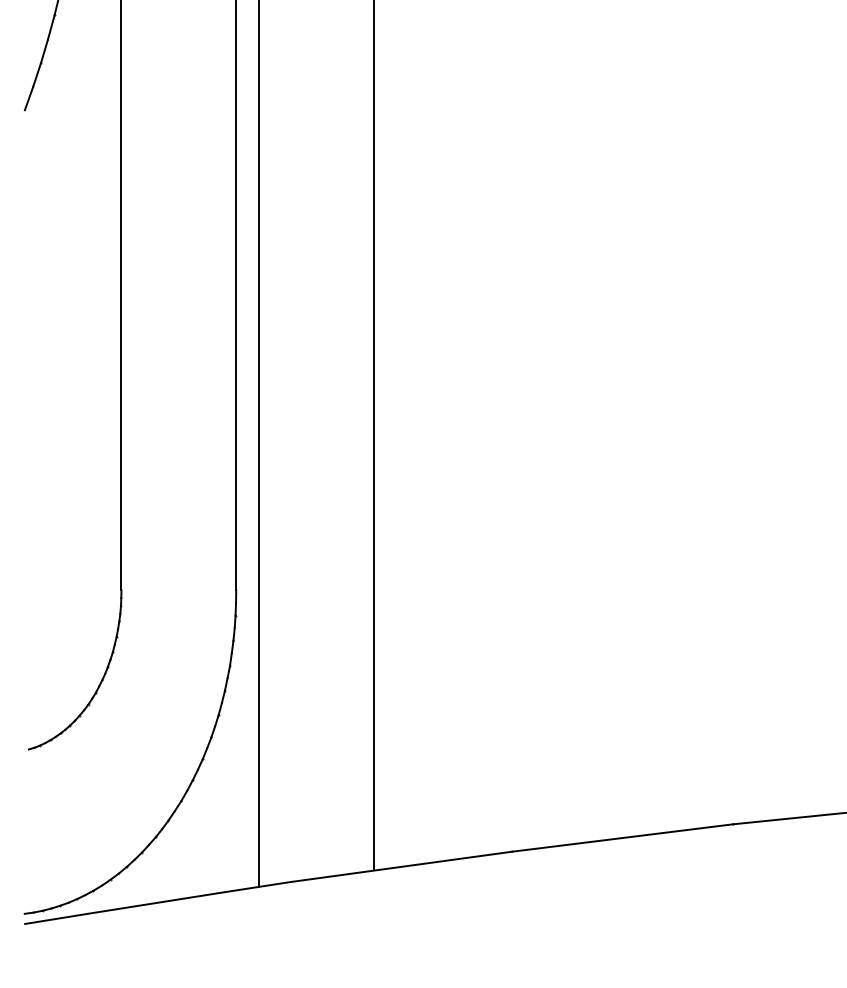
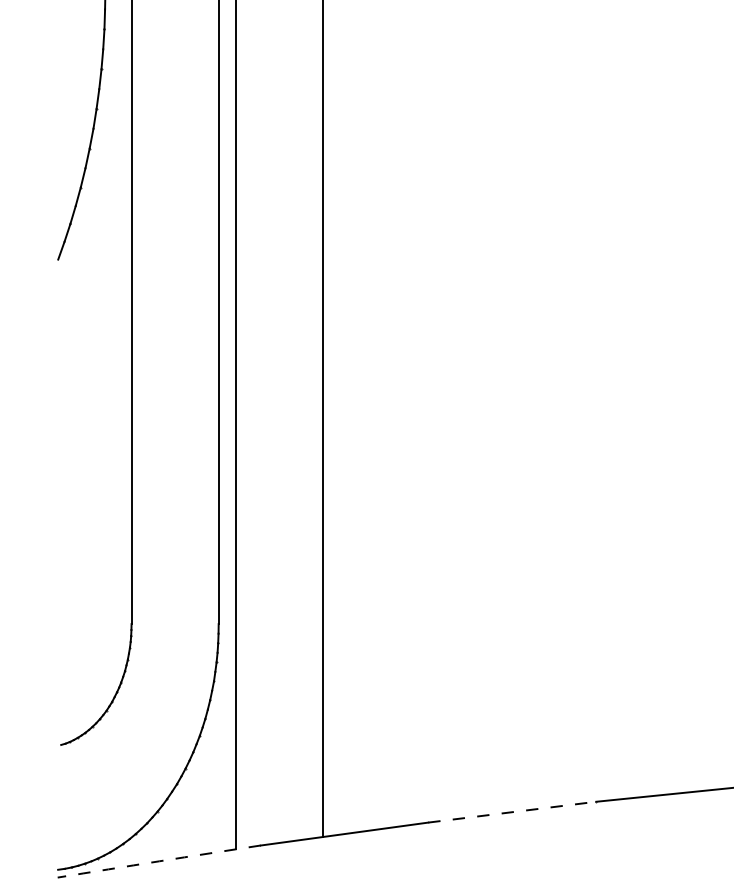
line: (623, 838) -> (512, 812), solid -> dashed
arc: (158, 902) -> (159, 861), solid -> dashed

